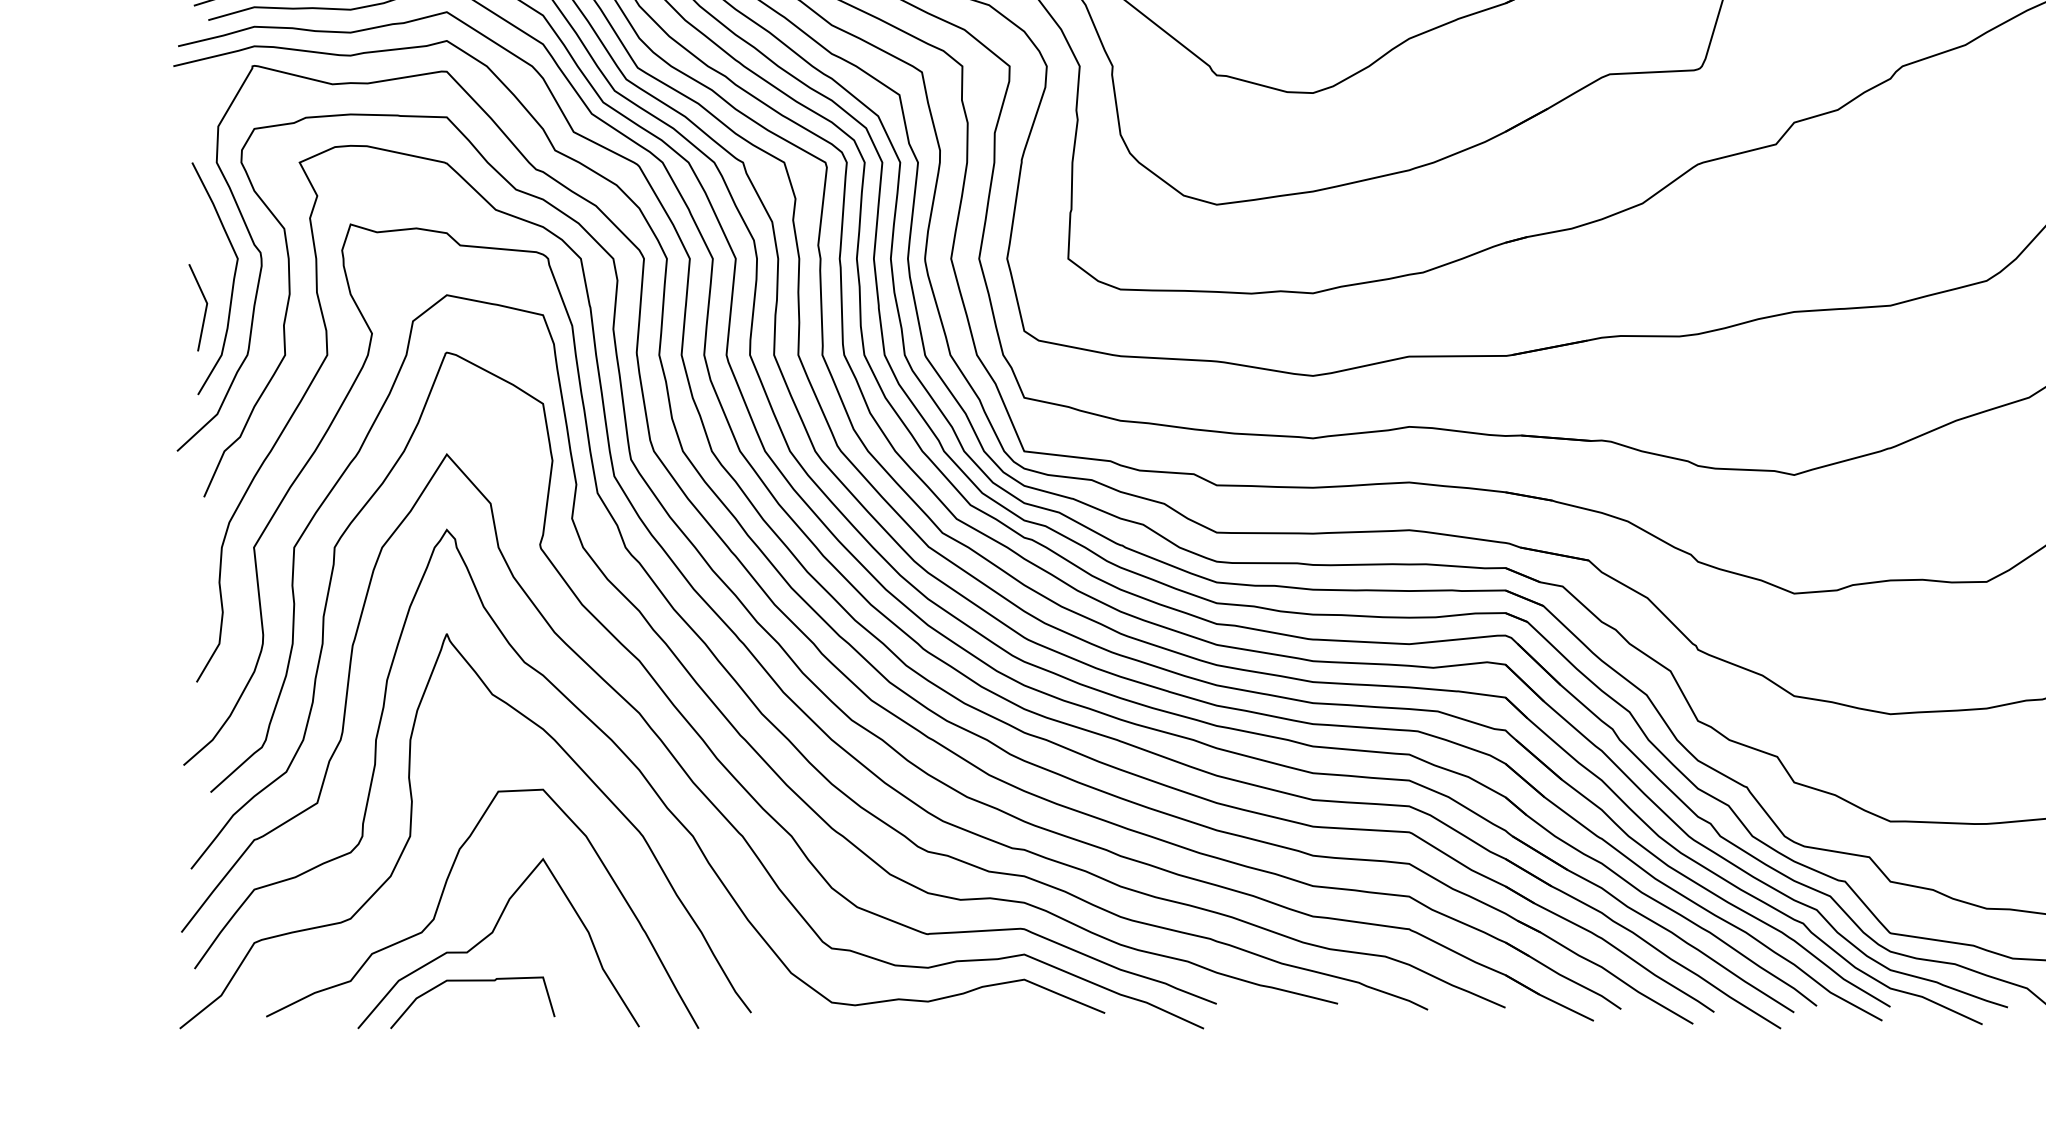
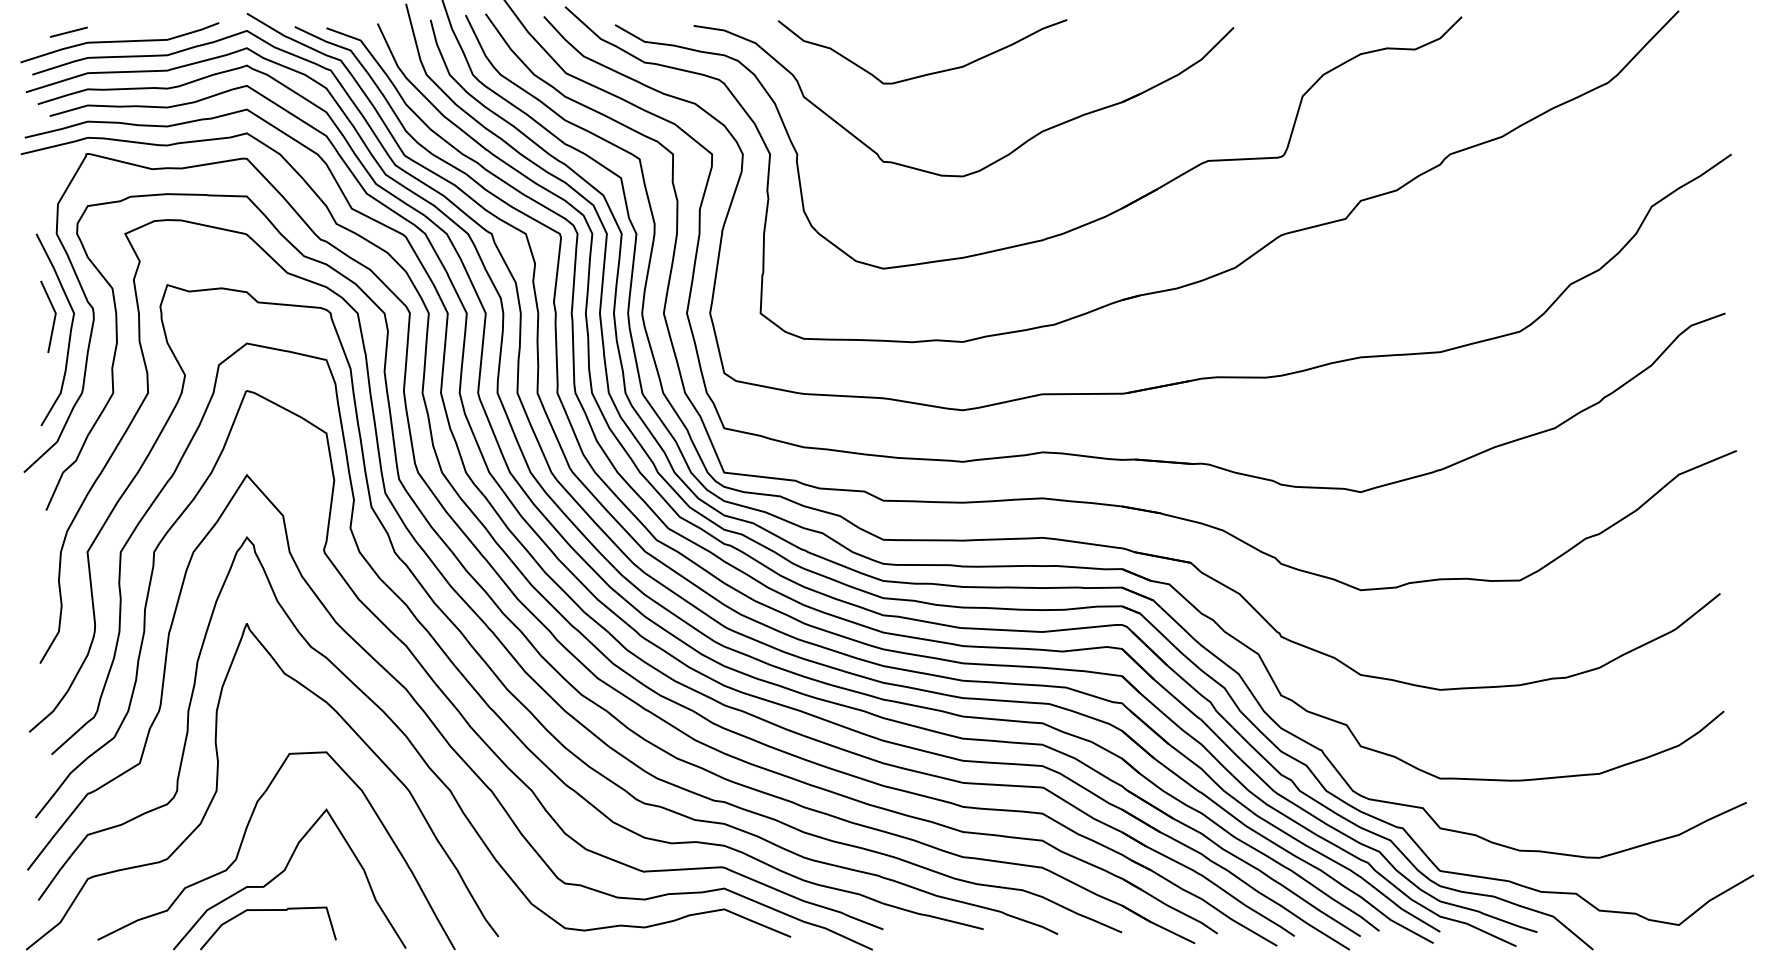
line: (204, 310) -> (53, 319), moved

